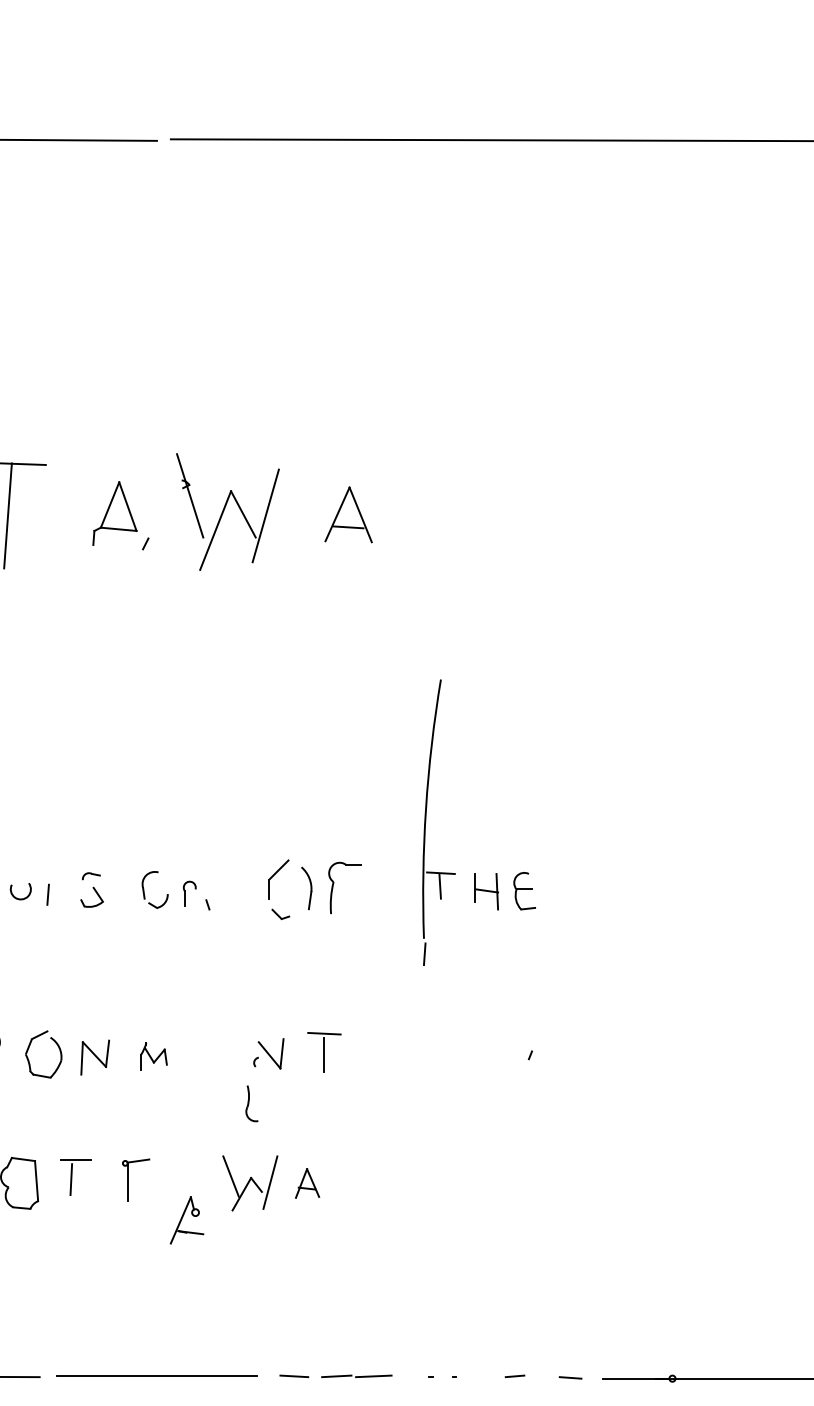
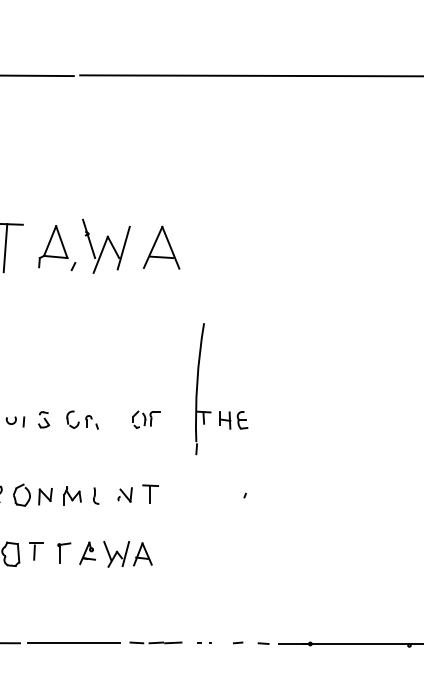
part: (121, 514) -> (57, 247), size x1.43
part: (348, 514) -> (161, 247), size x1.67
part: (315, 889) -> (146, 419), size x0.62
part: (154, 1055) -> (72, 495), size x1.43
part: (252, 1103) -> (96, 495), moved
part: (306, 1183) -> (142, 554), size x1.67
part: (186, 1218) -> (87, 552), moved

